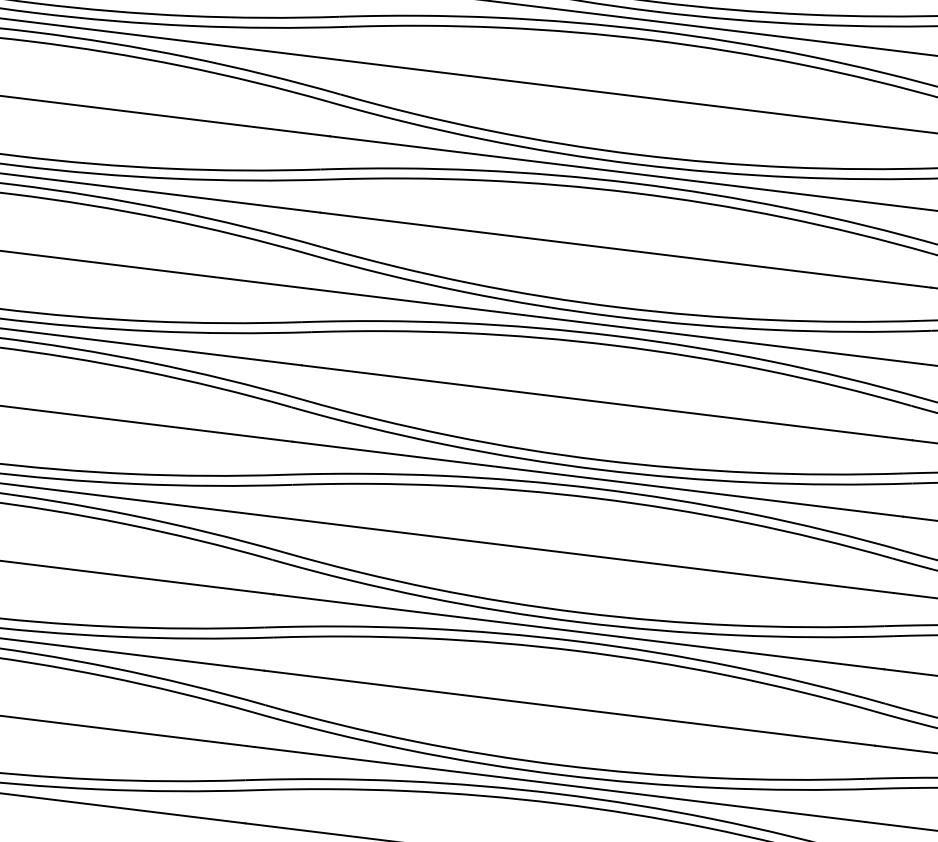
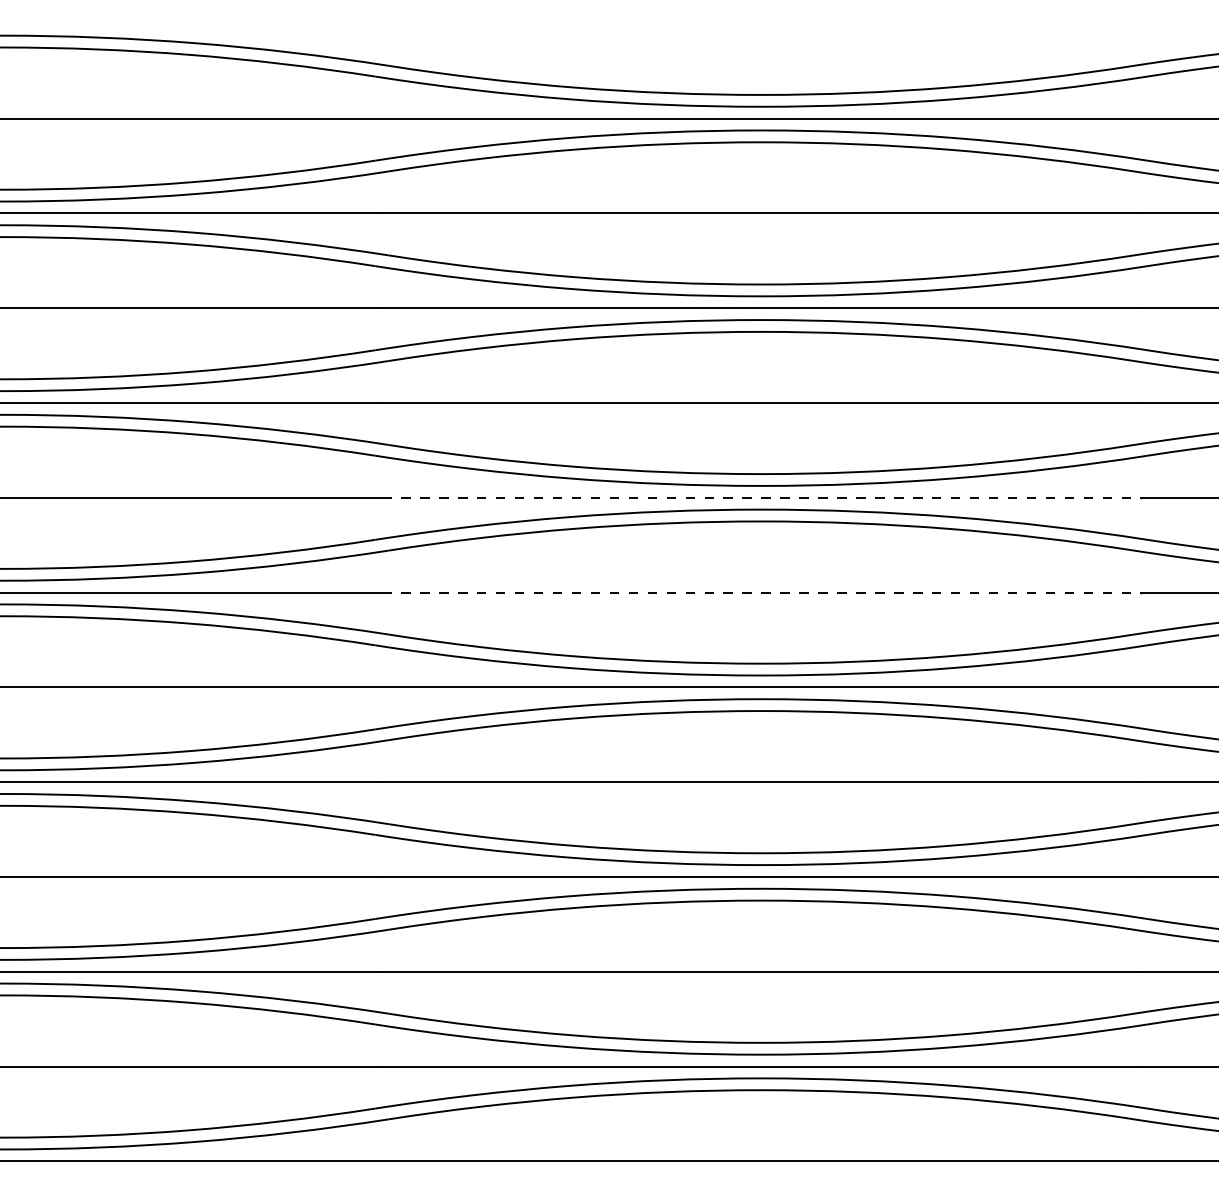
line: (616, 326) -> (761, 497), solid -> dashed
line: (607, 402) -> (761, 592), solid -> dashed

